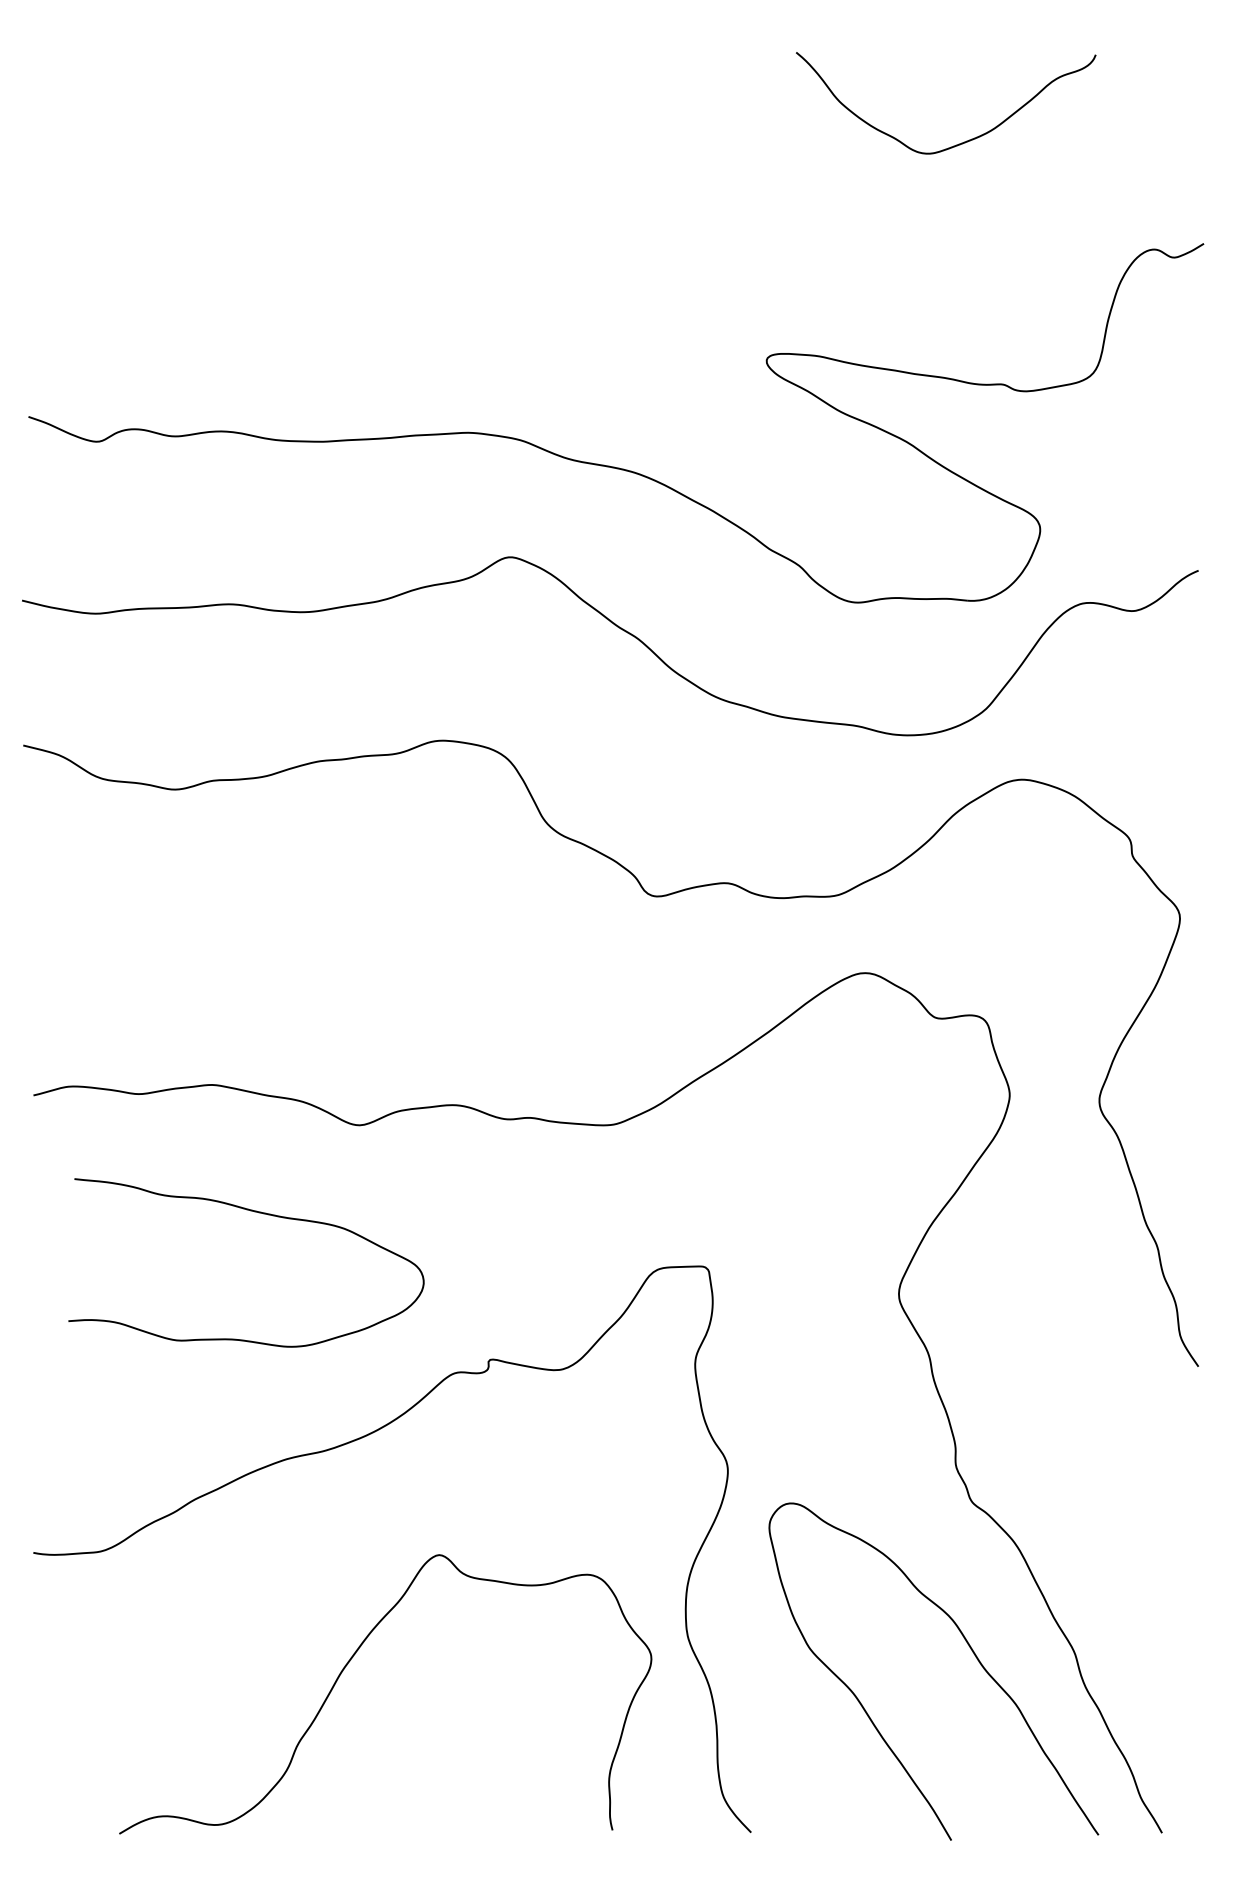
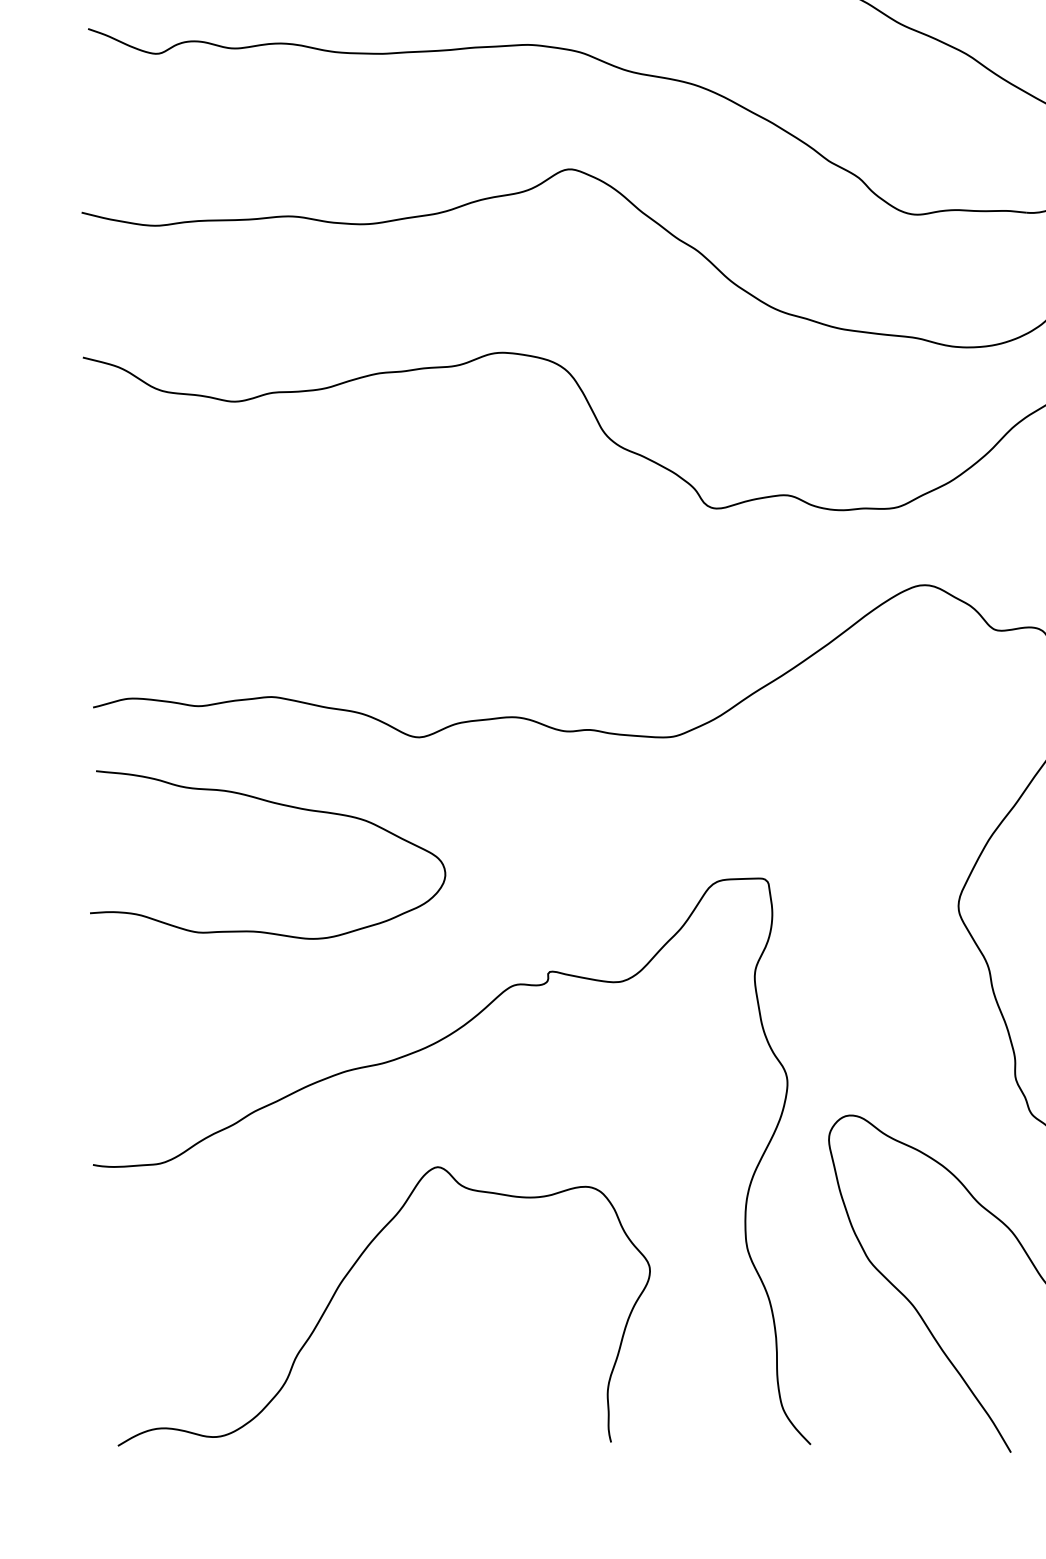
curve: (258, 1213) -> (280, 805), moved
curve: (345, 1668) -> (344, 1280), moved

